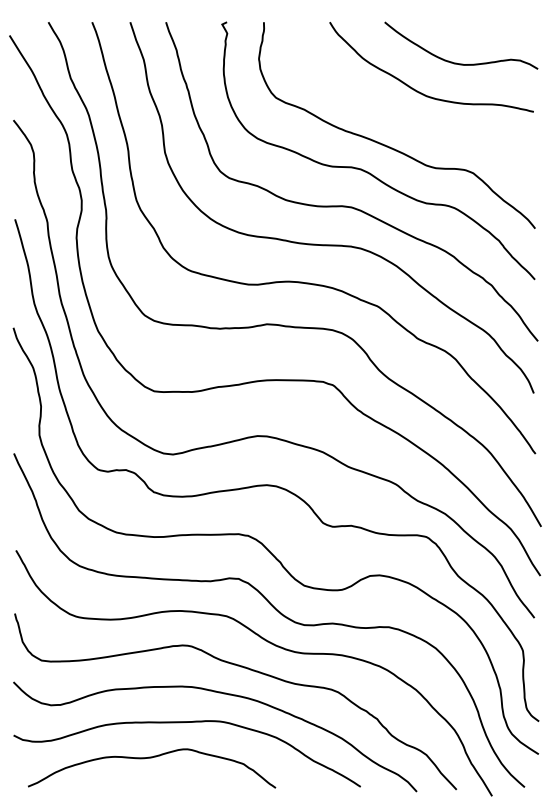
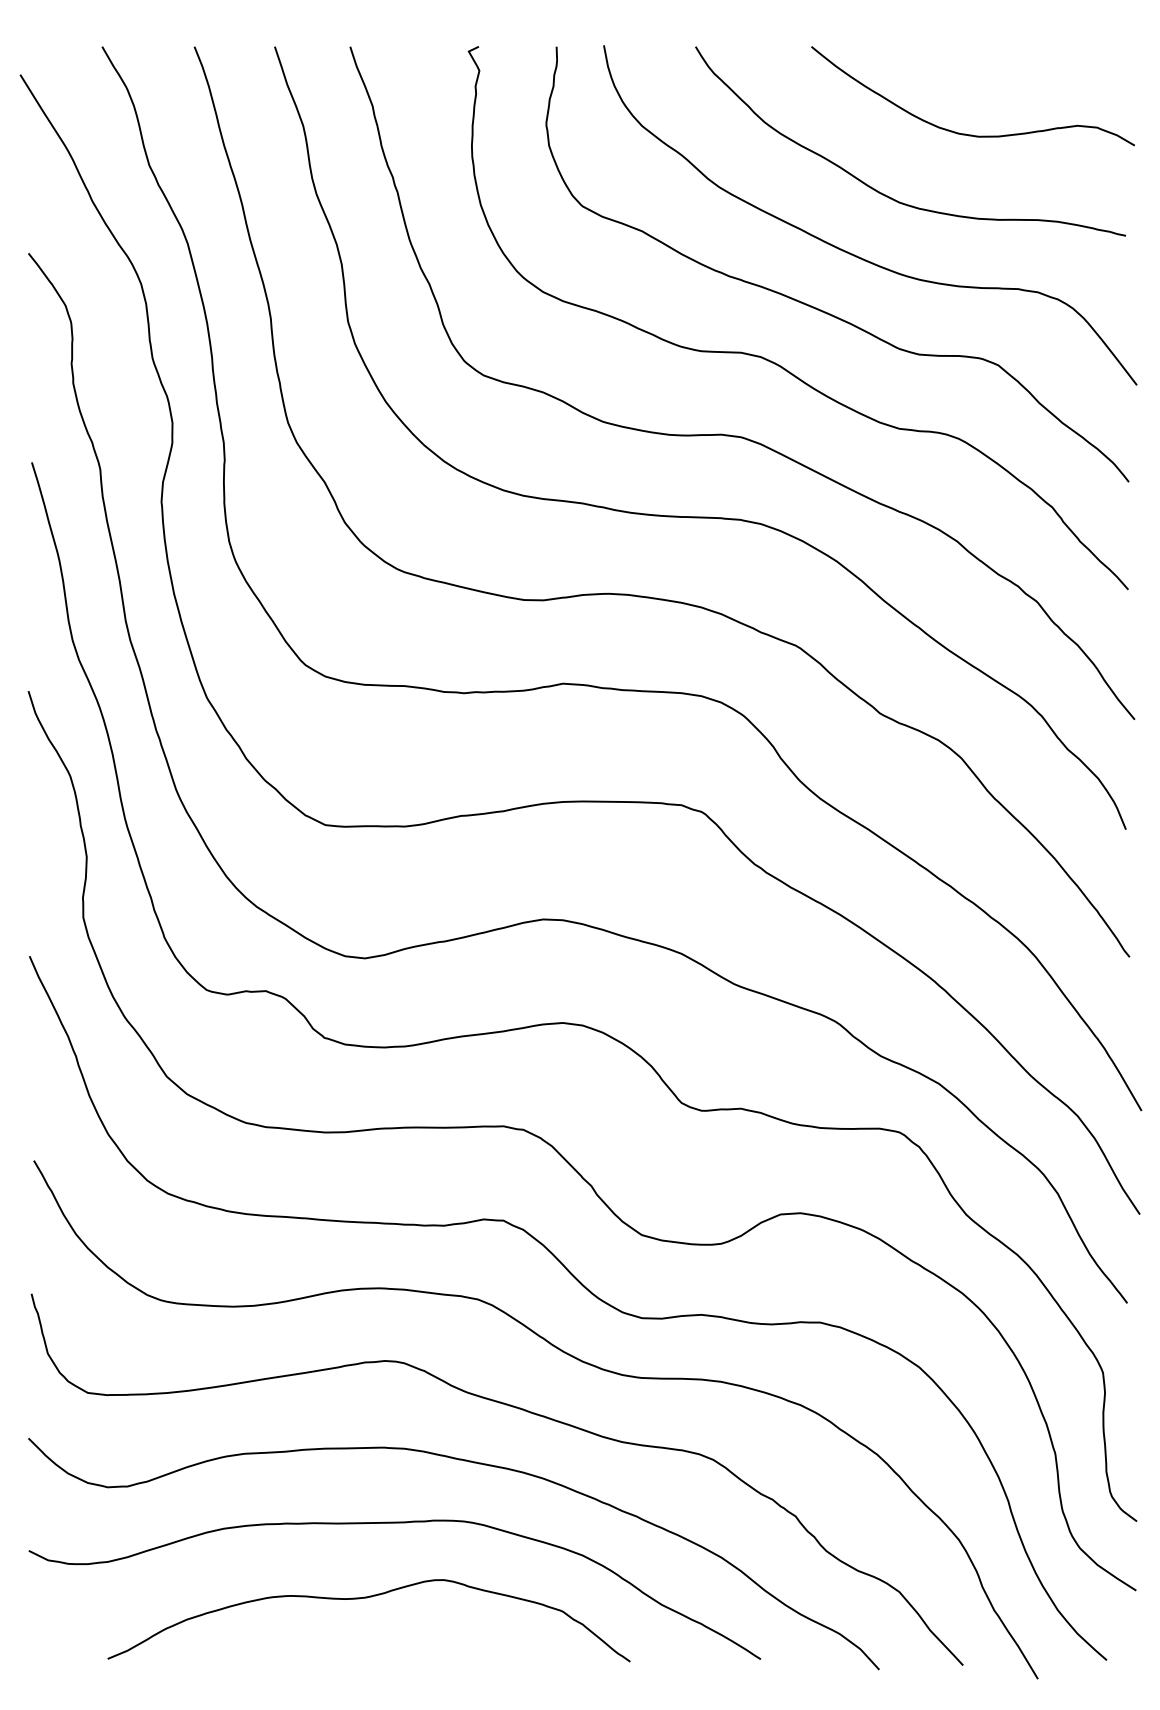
curve: (406, 120) -> (857, 253), added
curve: (152, 758) -> (370, 1599), moved

